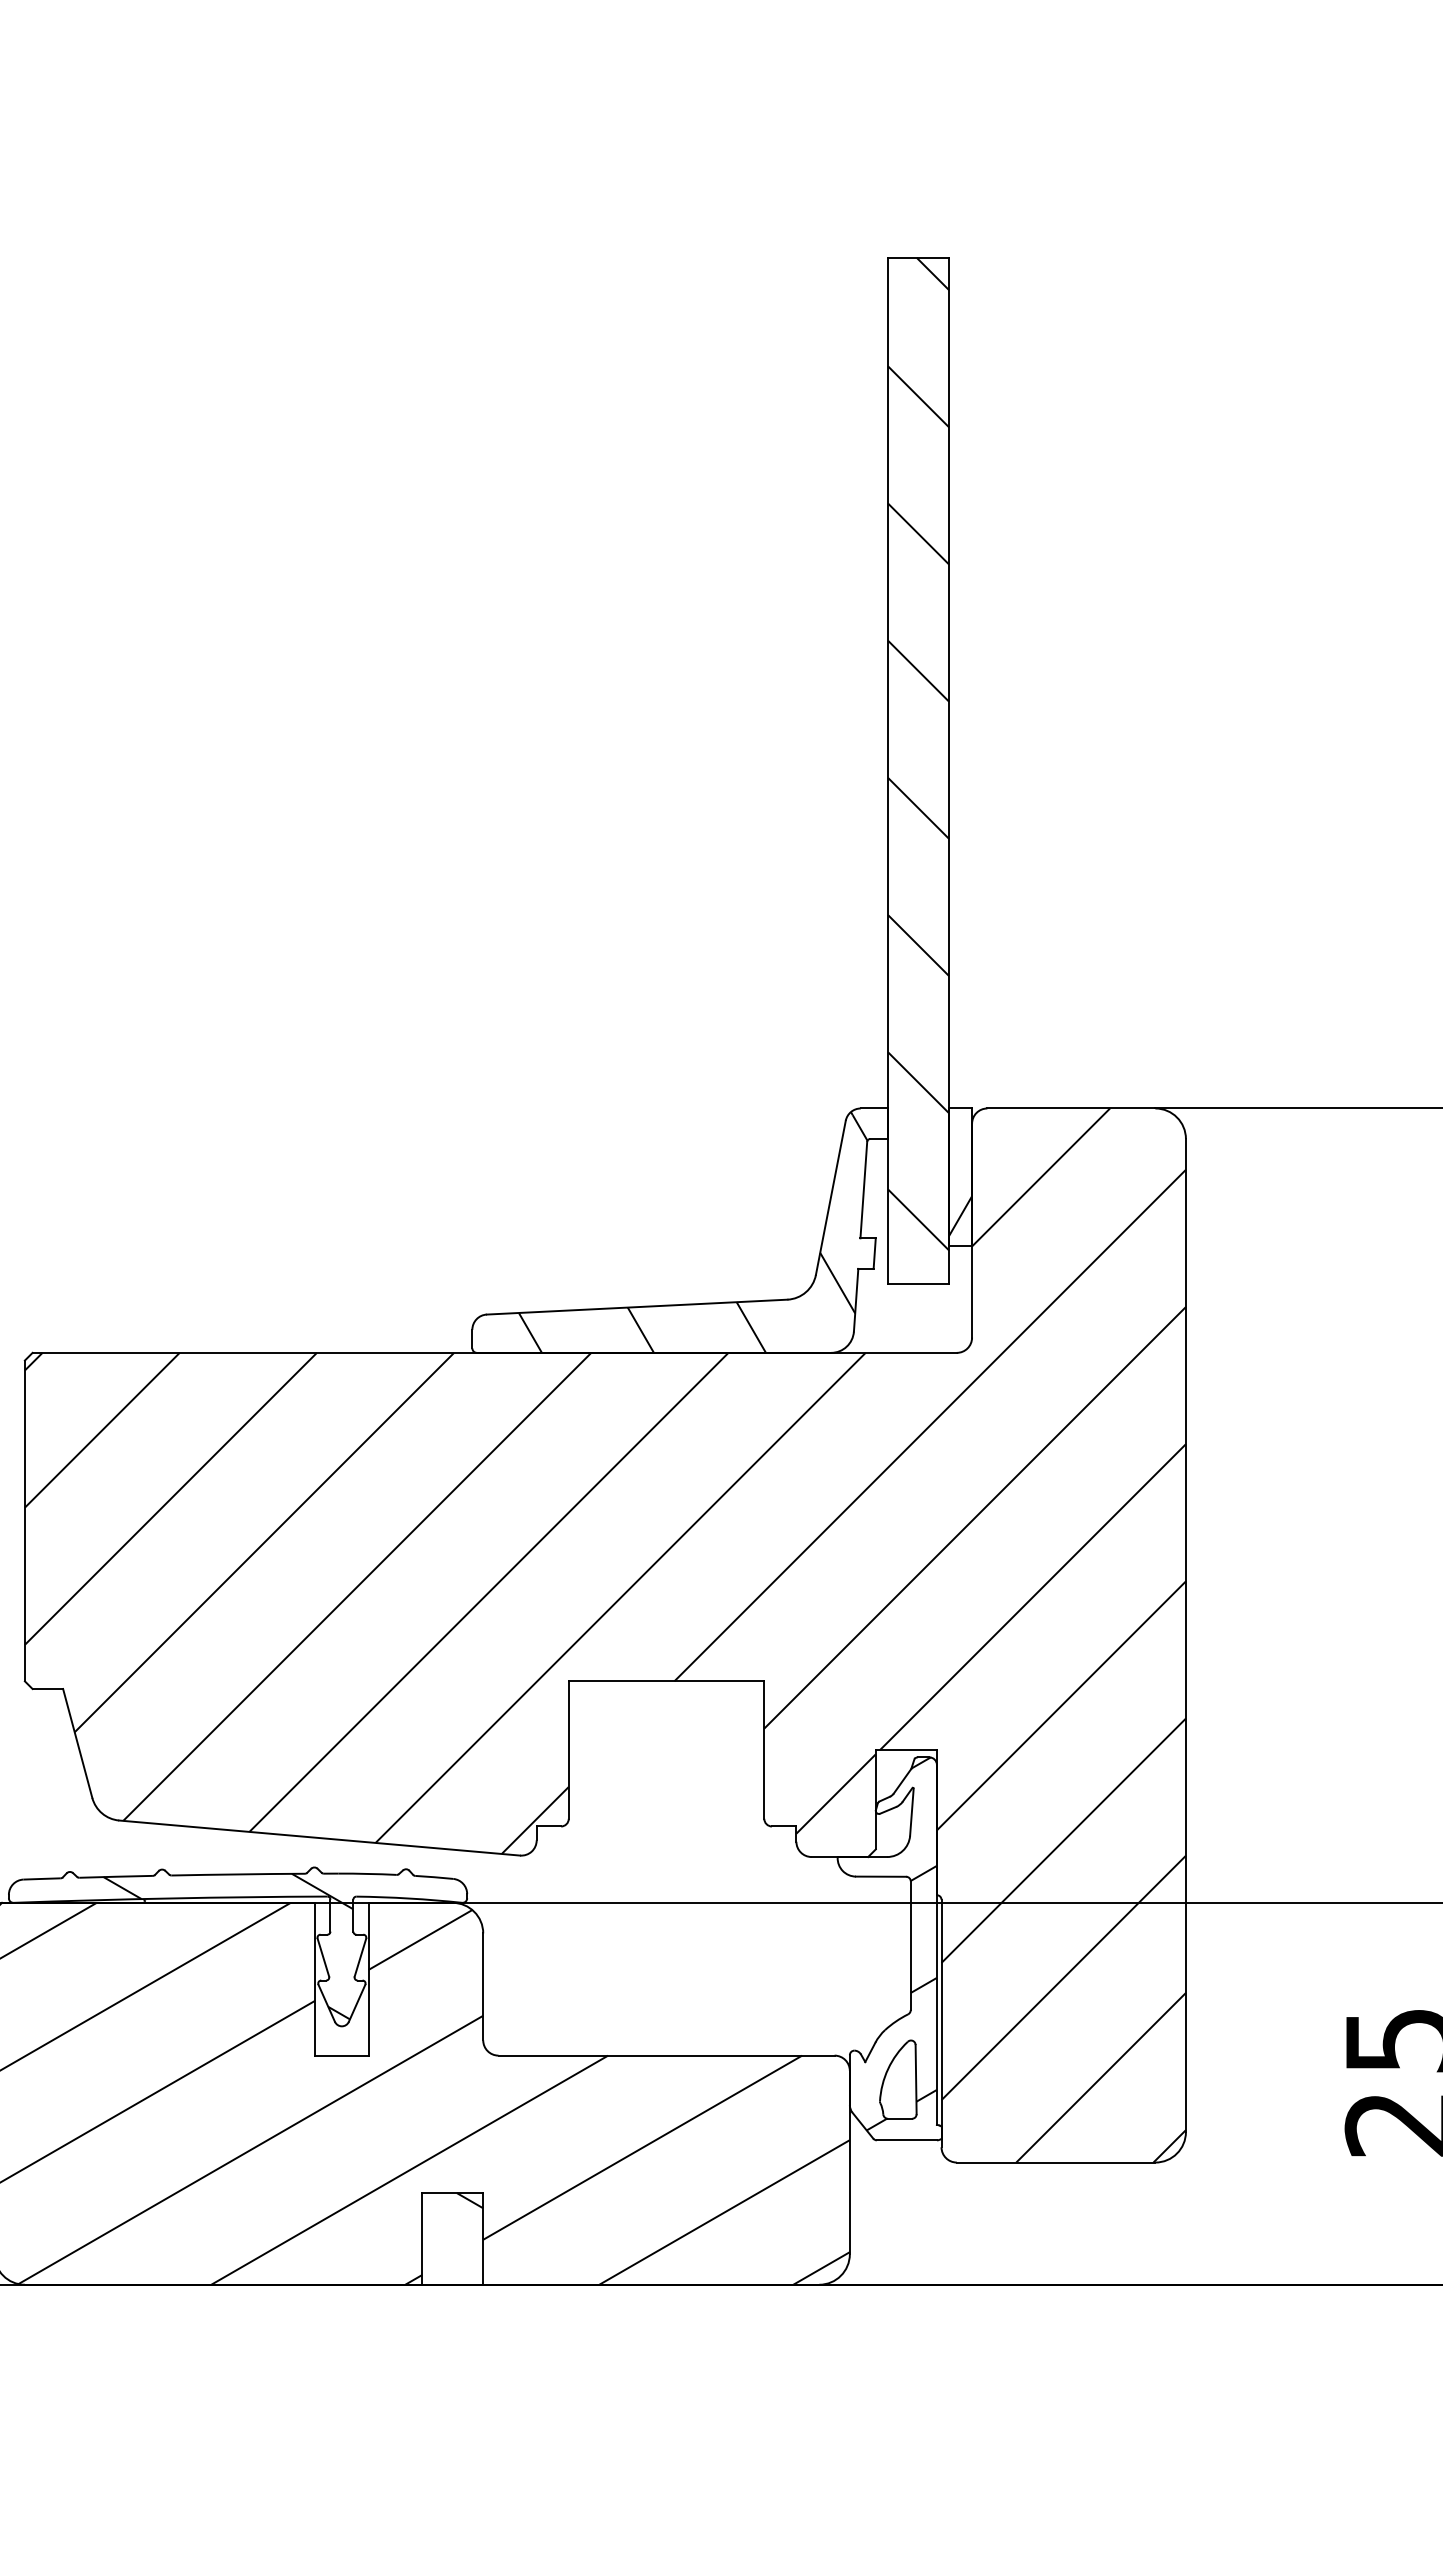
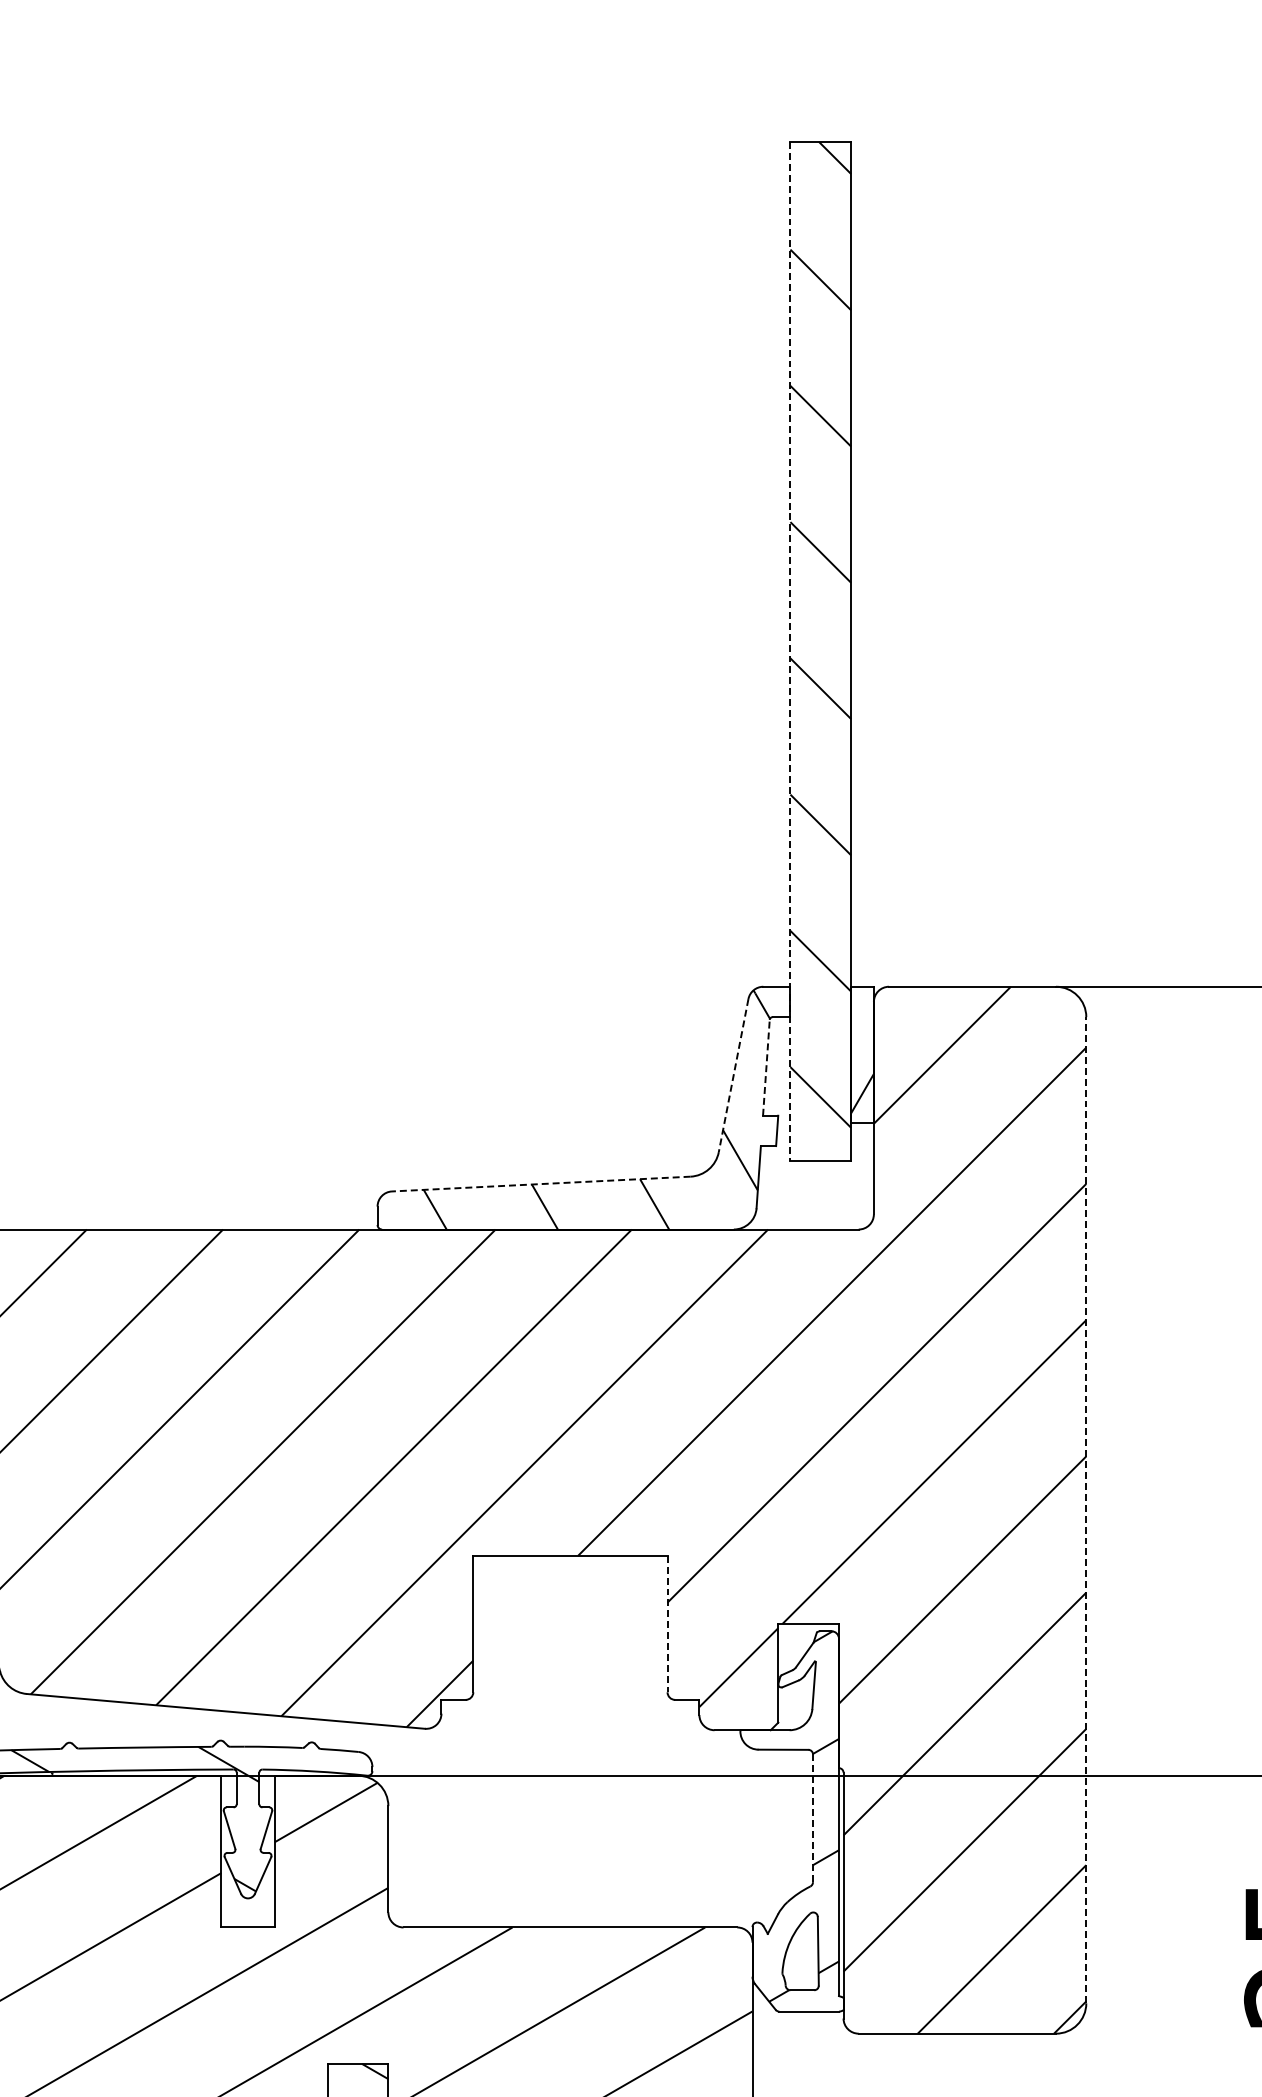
line: (888, 771) -> (790, 652), solid -> dashed
line: (863, 1189) -> (766, 1067), solid -> dashed
line: (830, 1198) -> (733, 1076), solid -> dashed
line: (636, 1307) -> (540, 1184), solid -> dashed
line: (1185, 1635) -> (1085, 1510), solid -> dashed
line: (764, 1750) -> (667, 1624), solid -> dashed
line: (910, 1946) -> (812, 1819), solid -> dashed

